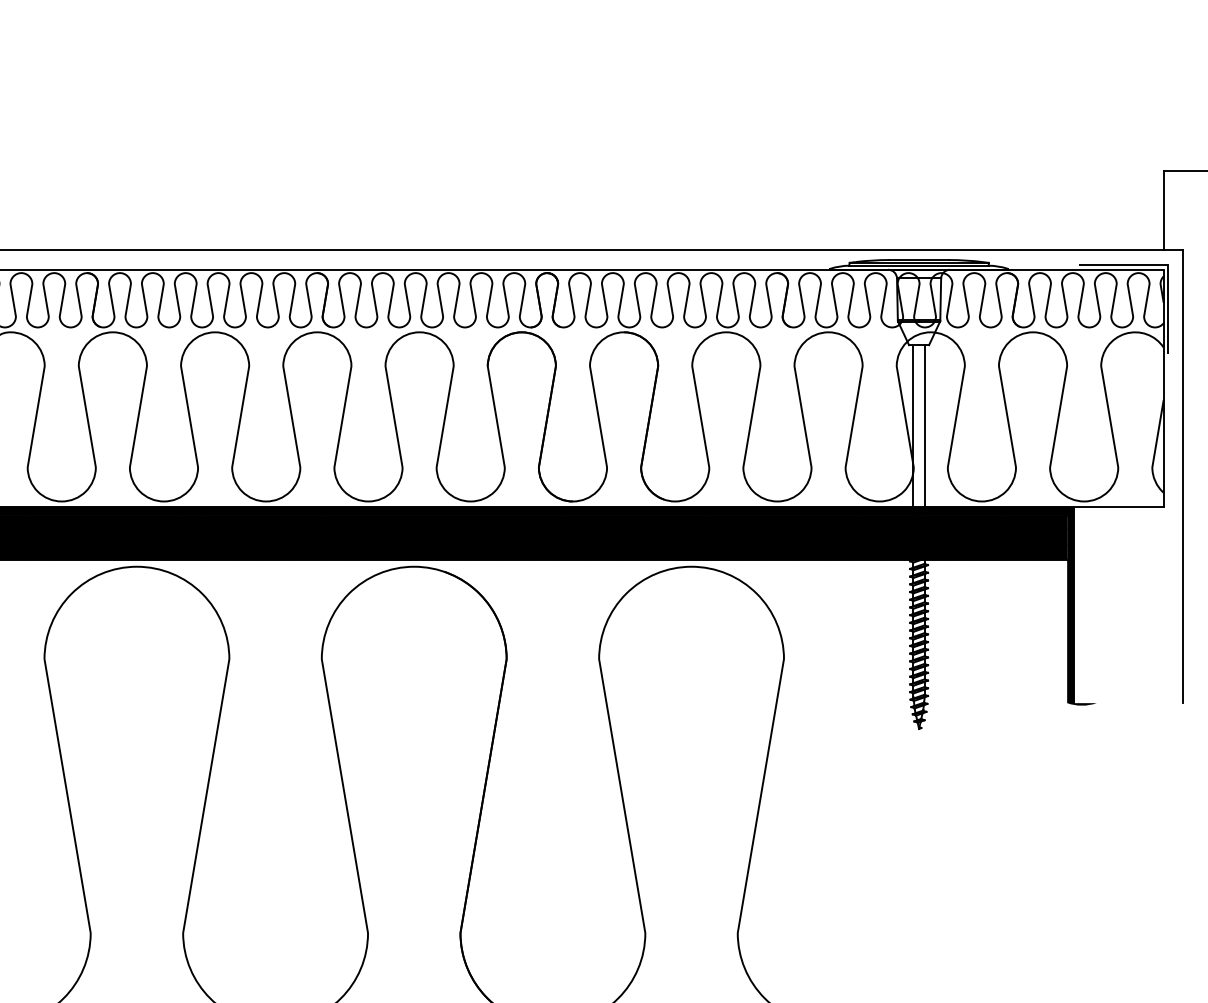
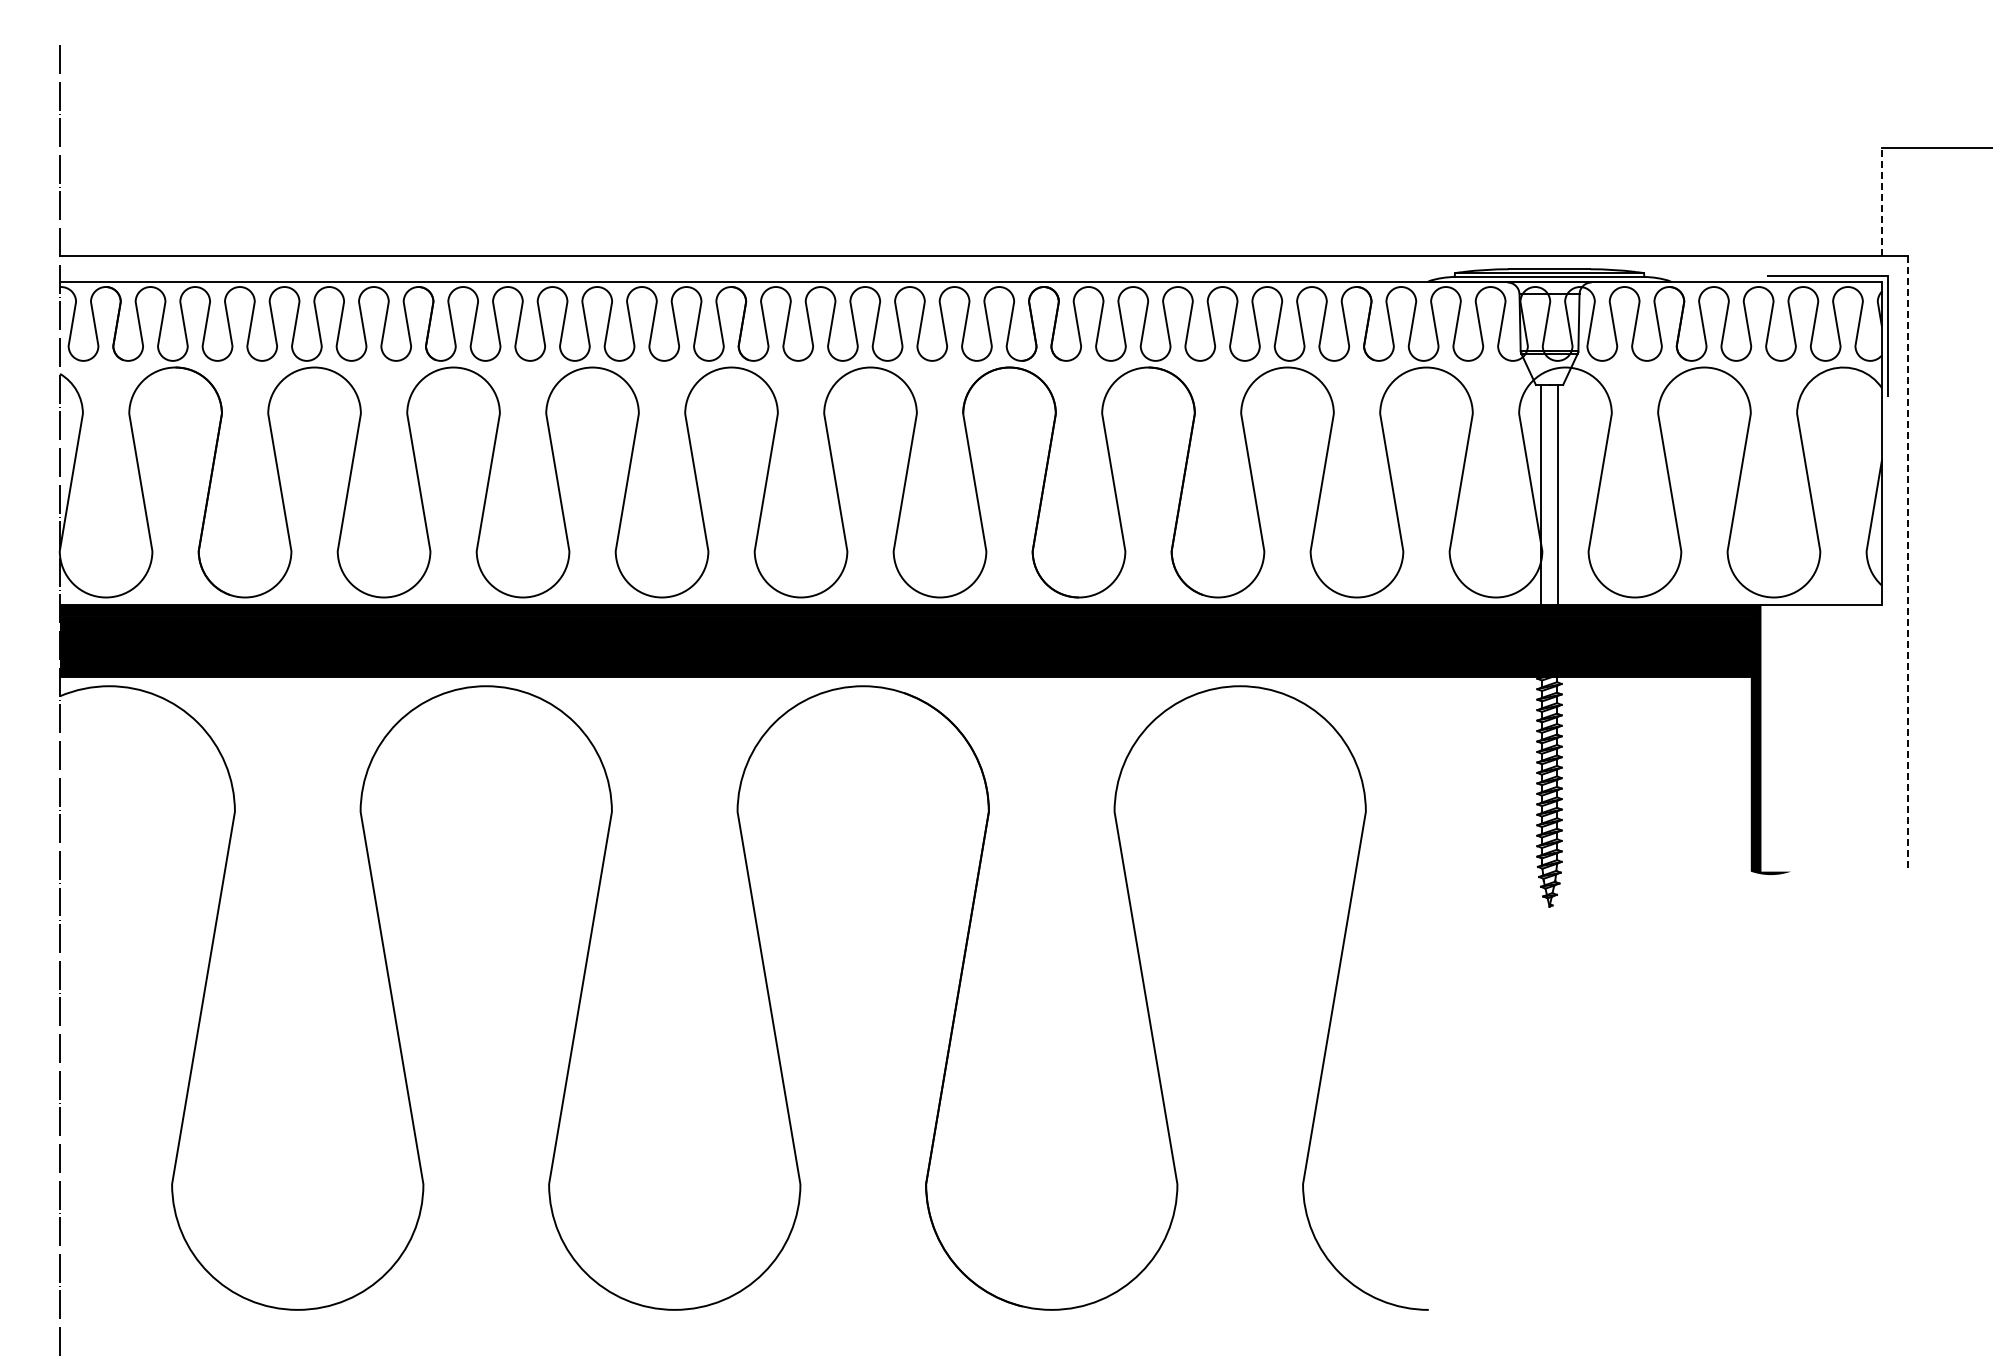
line: (1164, 210) -> (1882, 201), solid -> dashed
line: (1183, 476) -> (1908, 563), solid -> dashed

